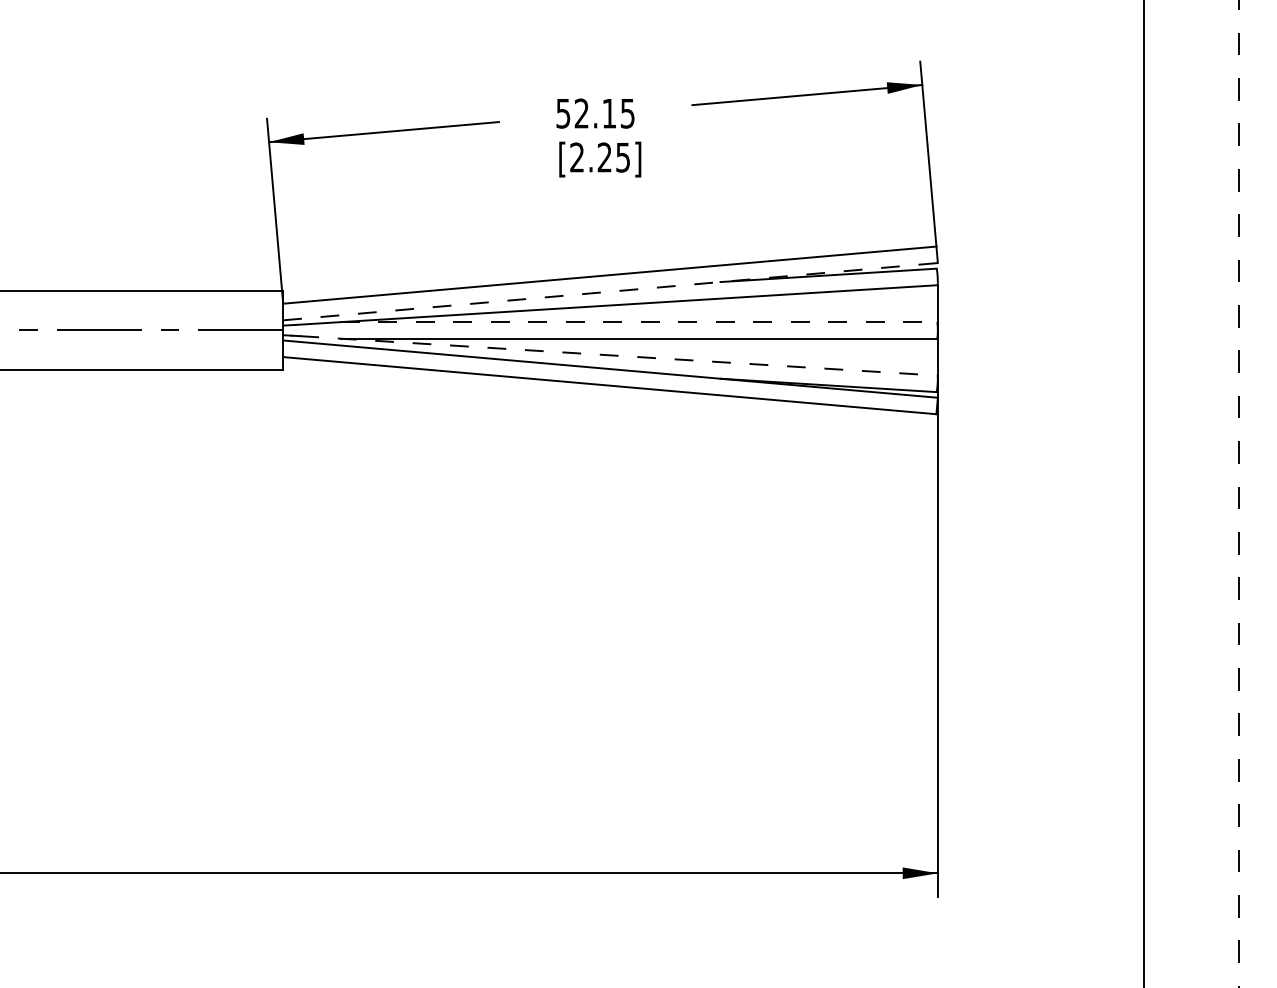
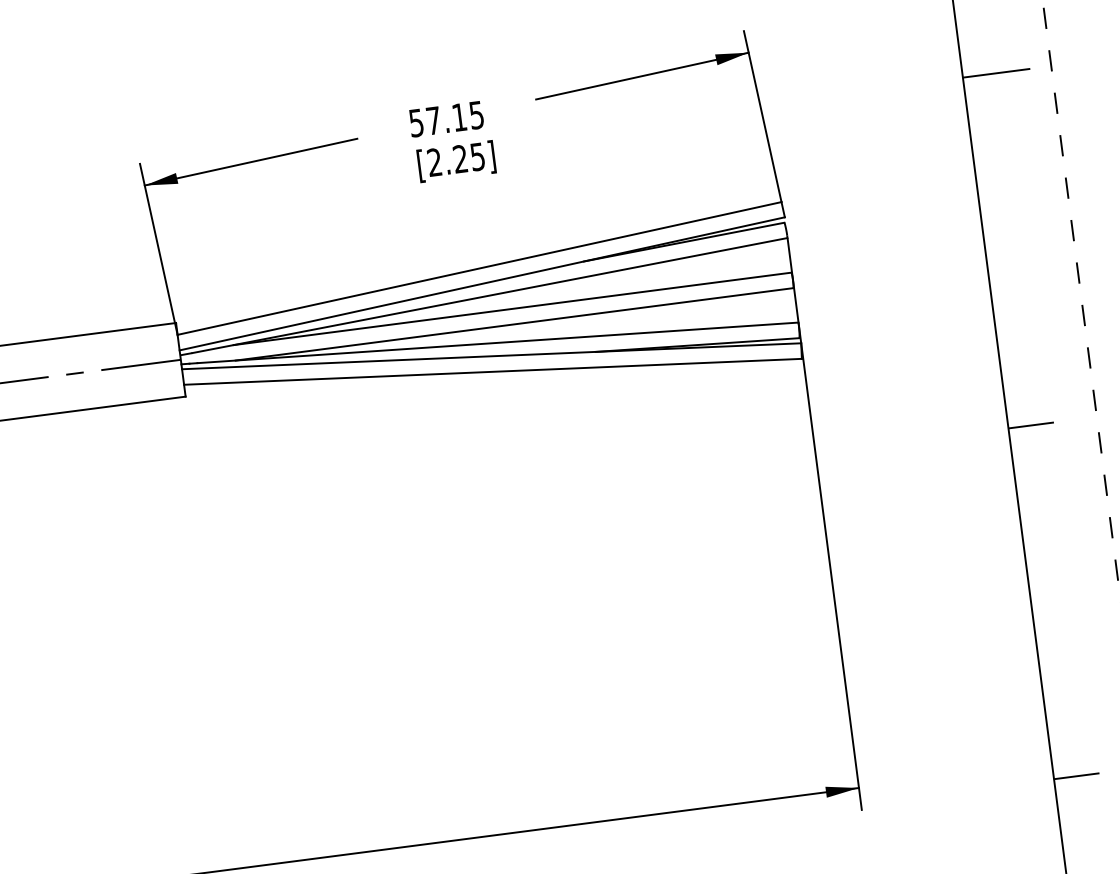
text: (581, 113) -> (433, 120), 52.15 -> 57.15
line: (1179, 140) -> (995, 73), added
line: (610, 291) -> (482, 283), dashed -> solid
line: (639, 322) -> (513, 309), dashed -> solid
line: (619, 355) -> (498, 342), dashed -> solid
line: (1167, 515) -> (1030, 425), added
line: (1167, 890) -> (1075, 776), added

